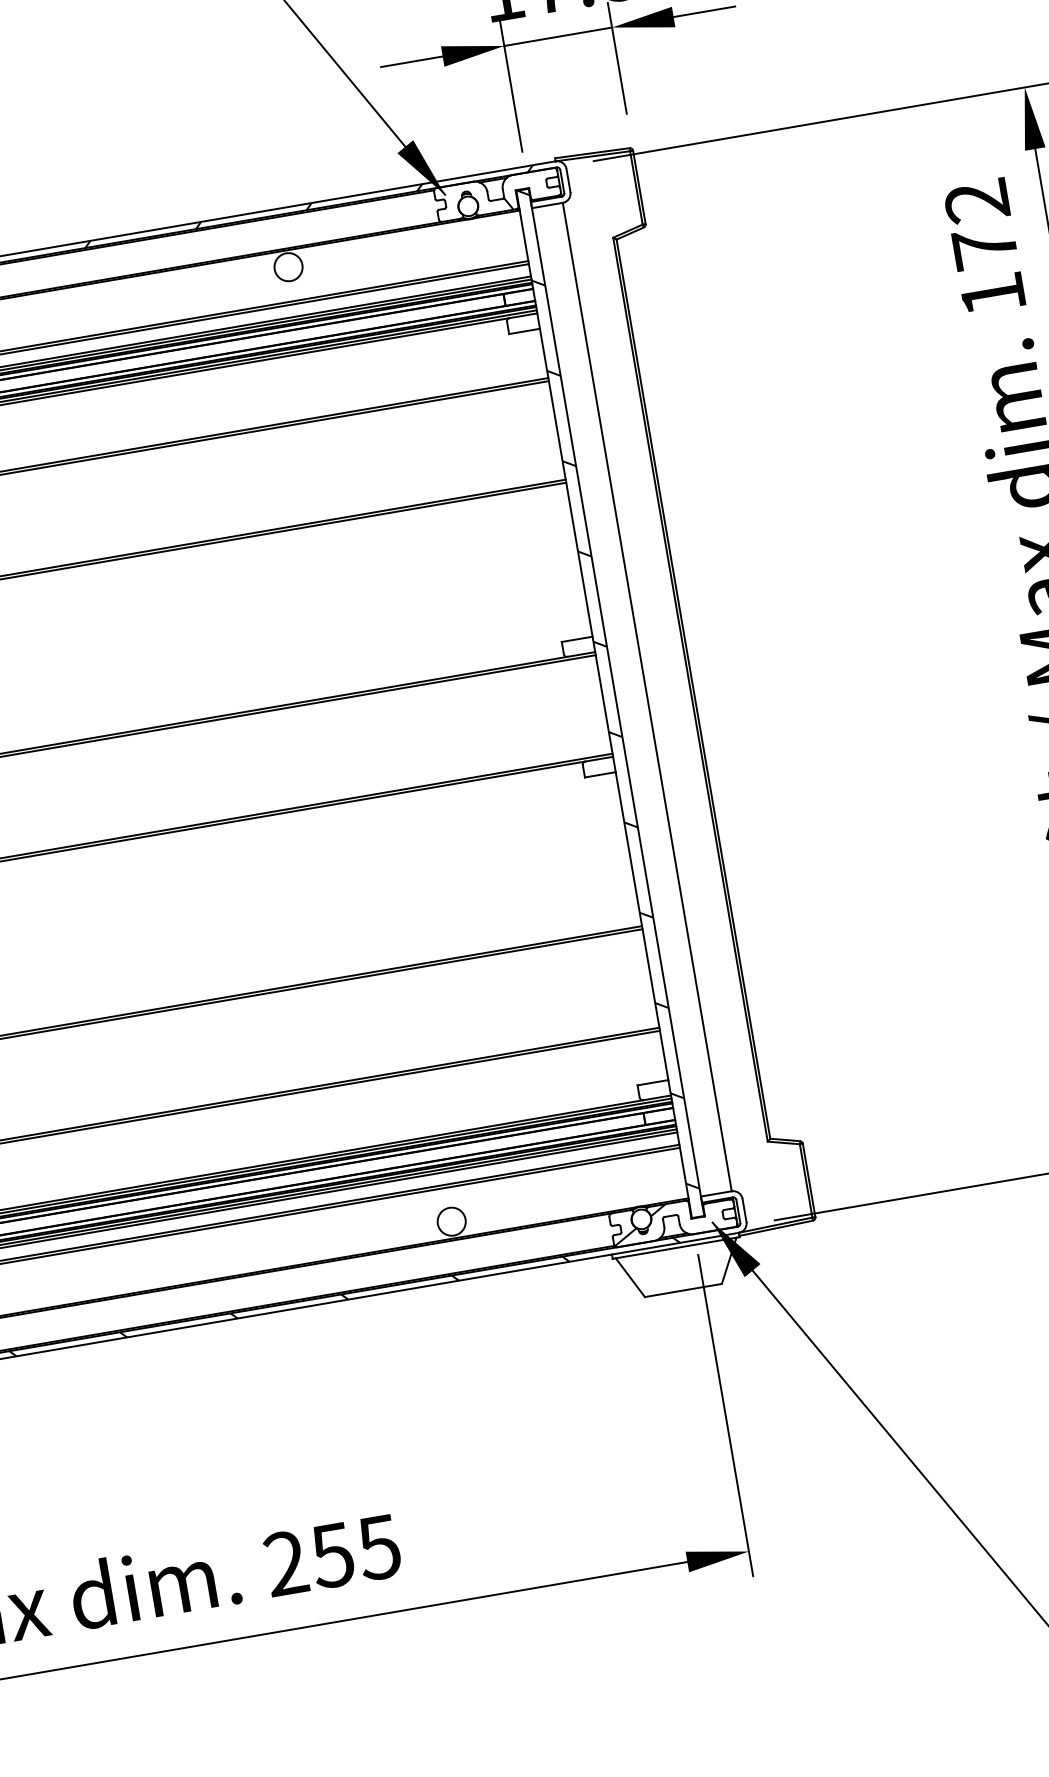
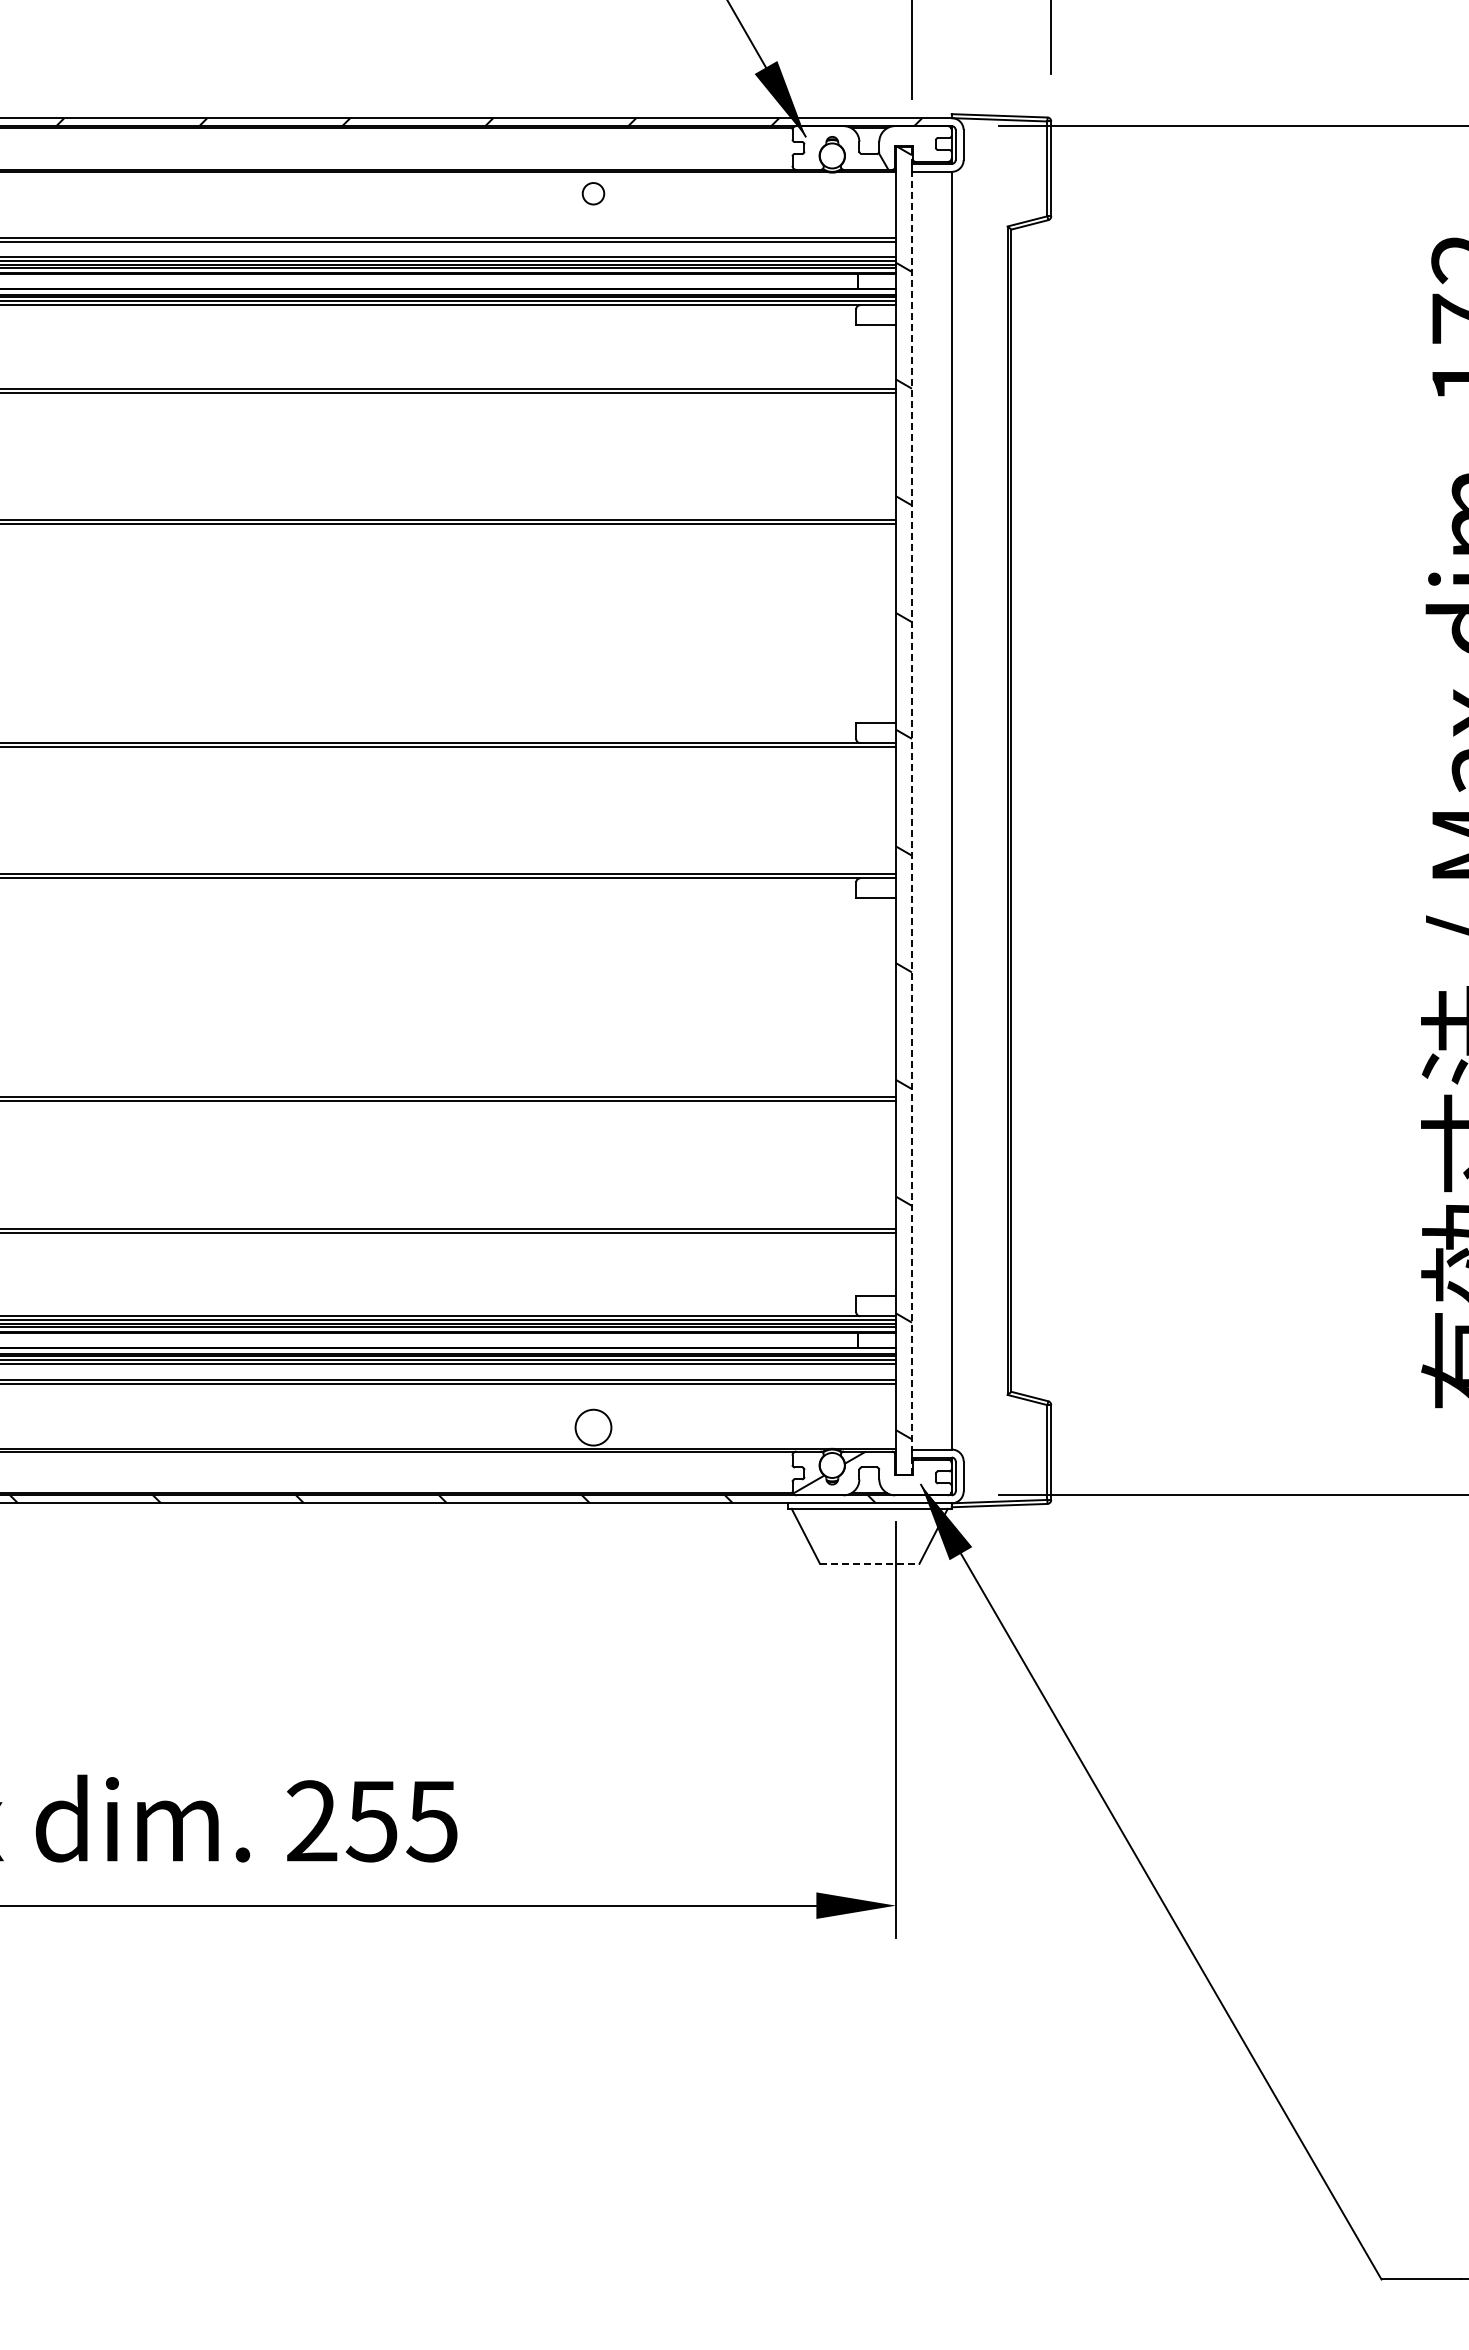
circle: (288, 266) -> (593, 193), size x0.6
line: (616, 702) -> (911, 810), solid -> dashed
line: (683, 1290) -> (869, 1563), solid -> dashed

